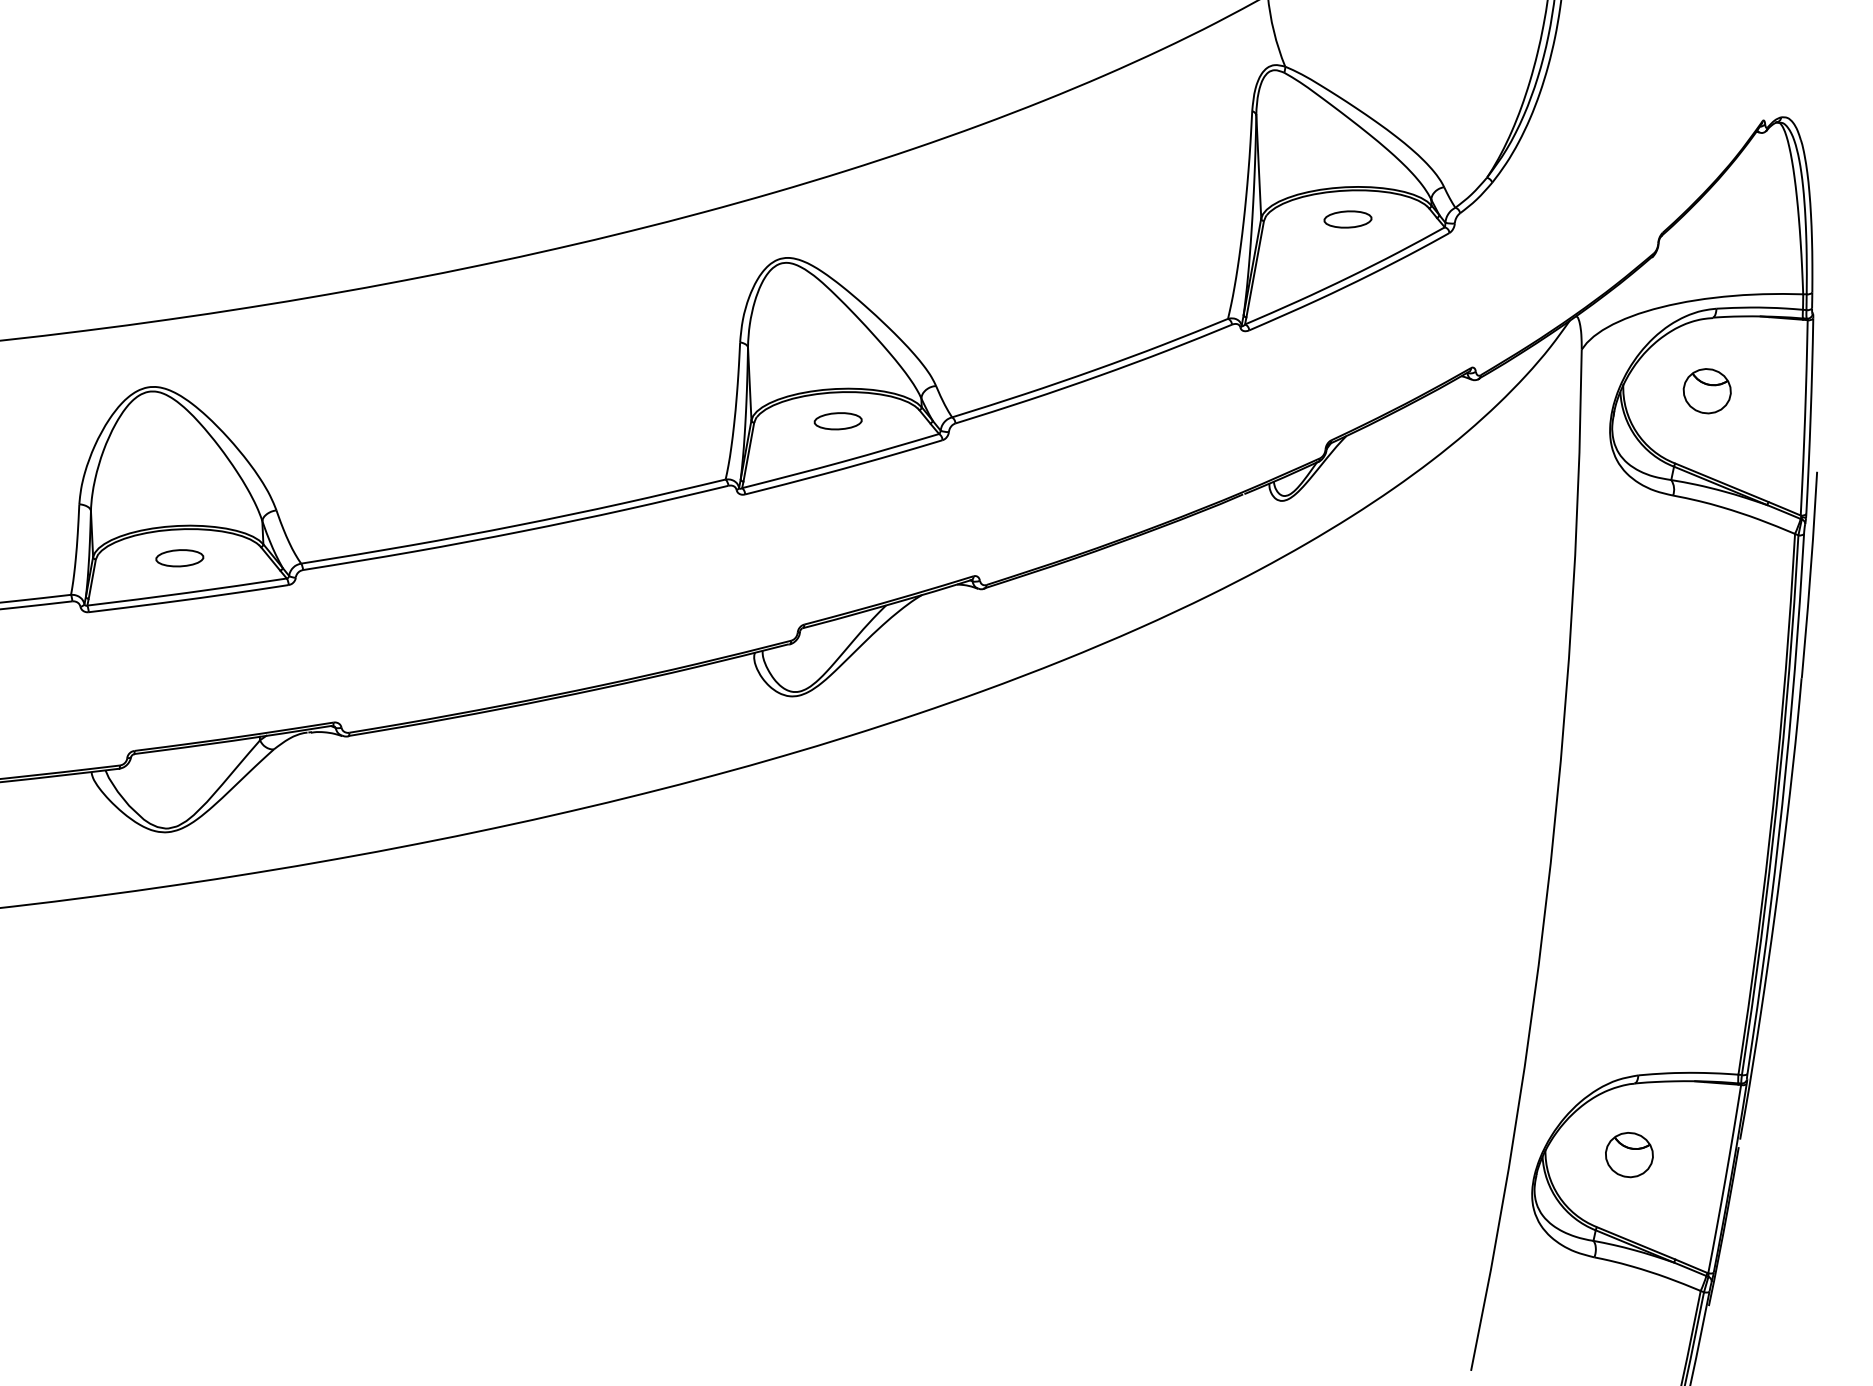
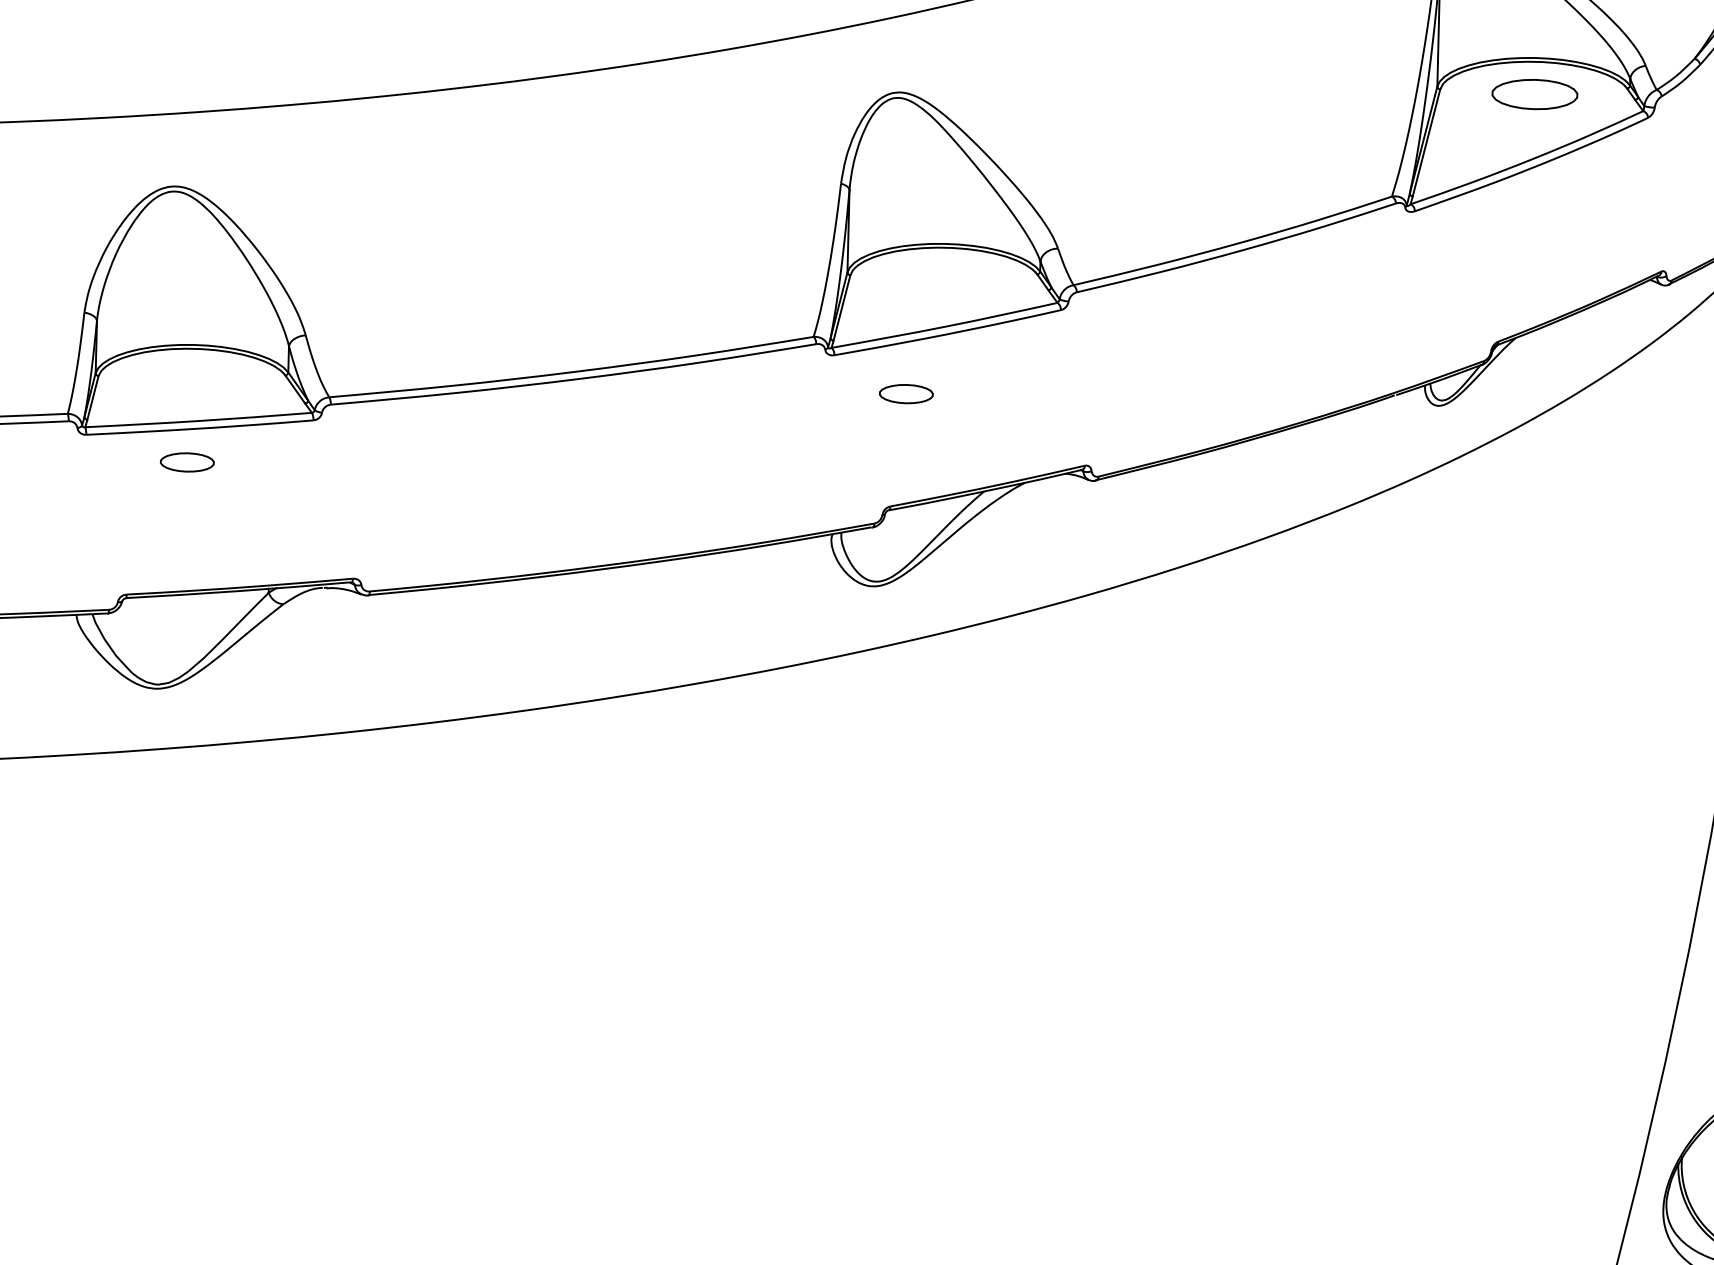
part: (1347, 219) -> (1534, 94), size x1.6
part: (837, 421) -> (905, 394), moved
part: (179, 558) -> (186, 462), moved

